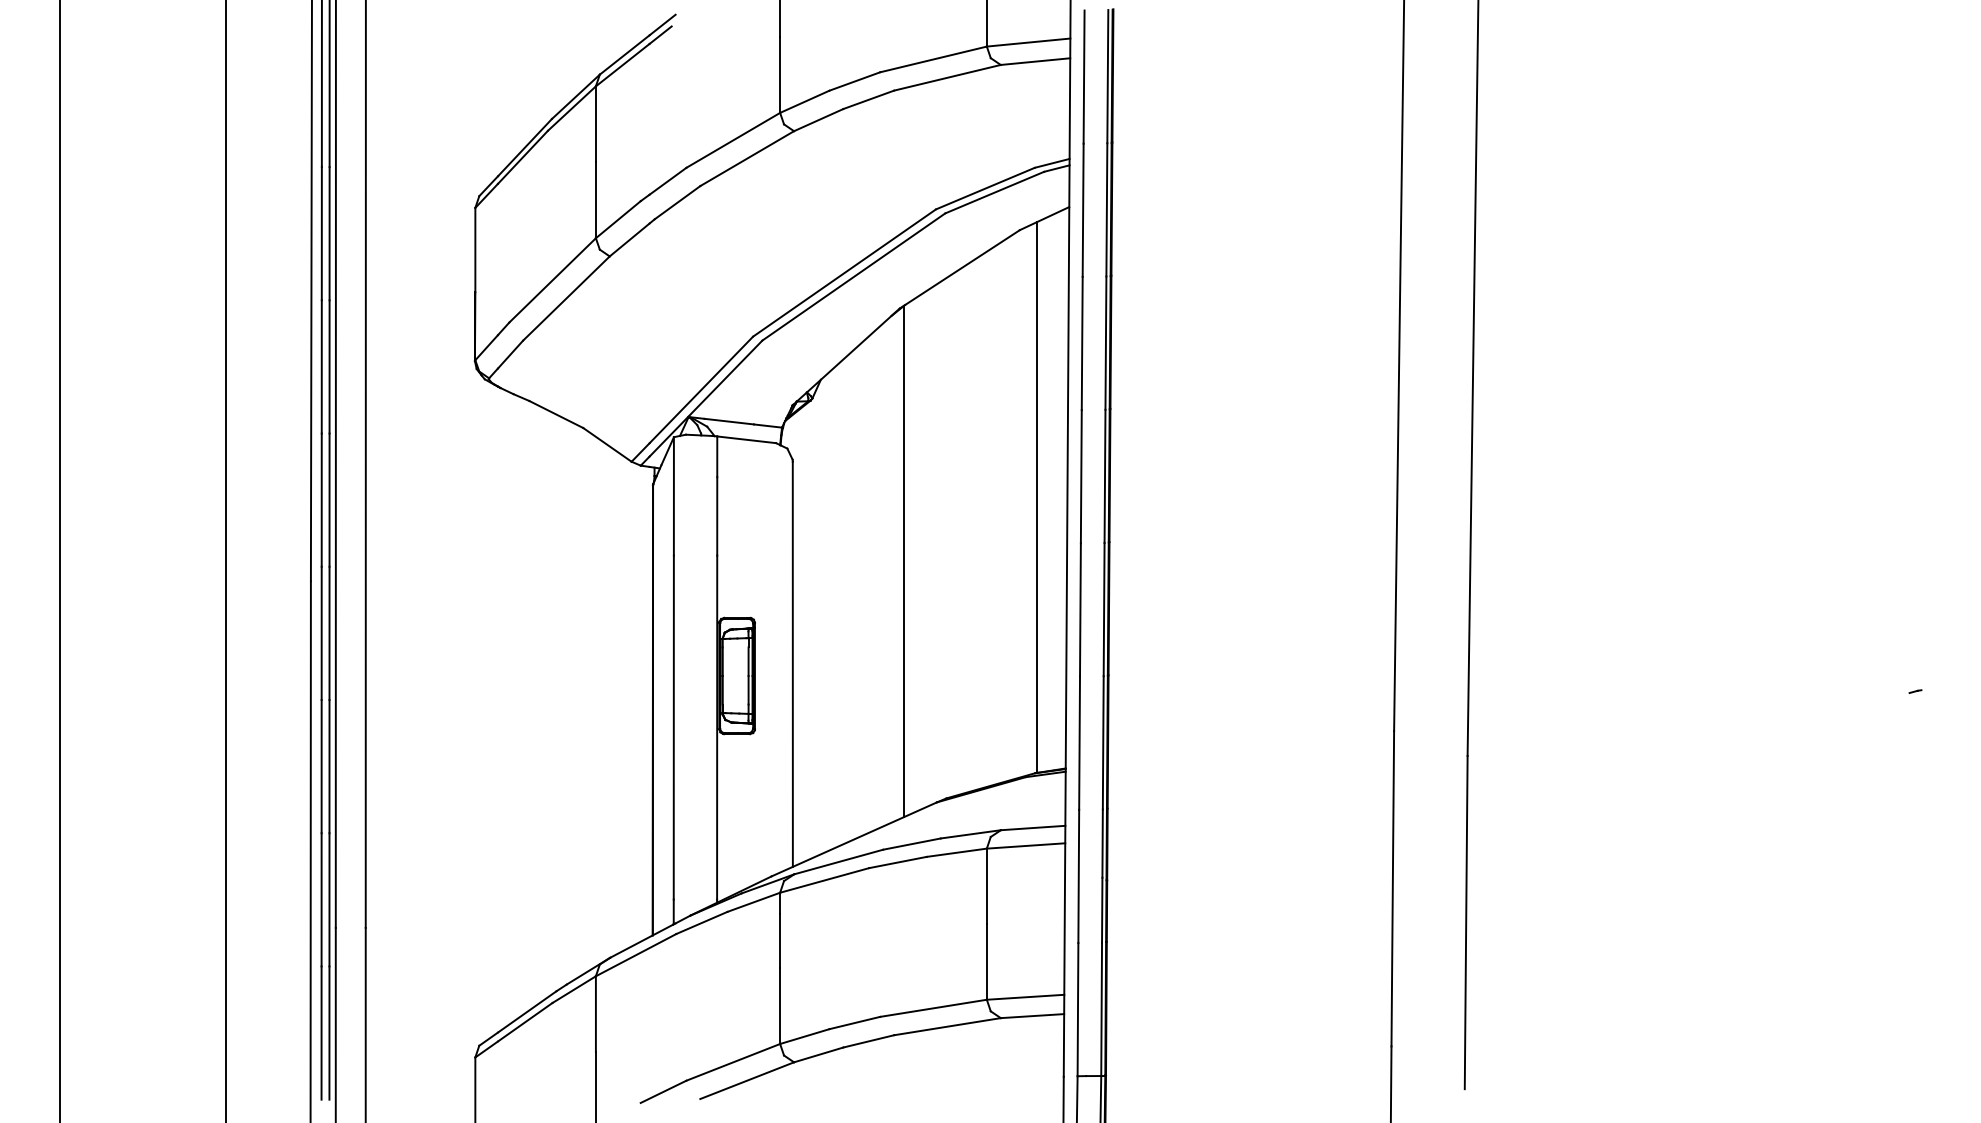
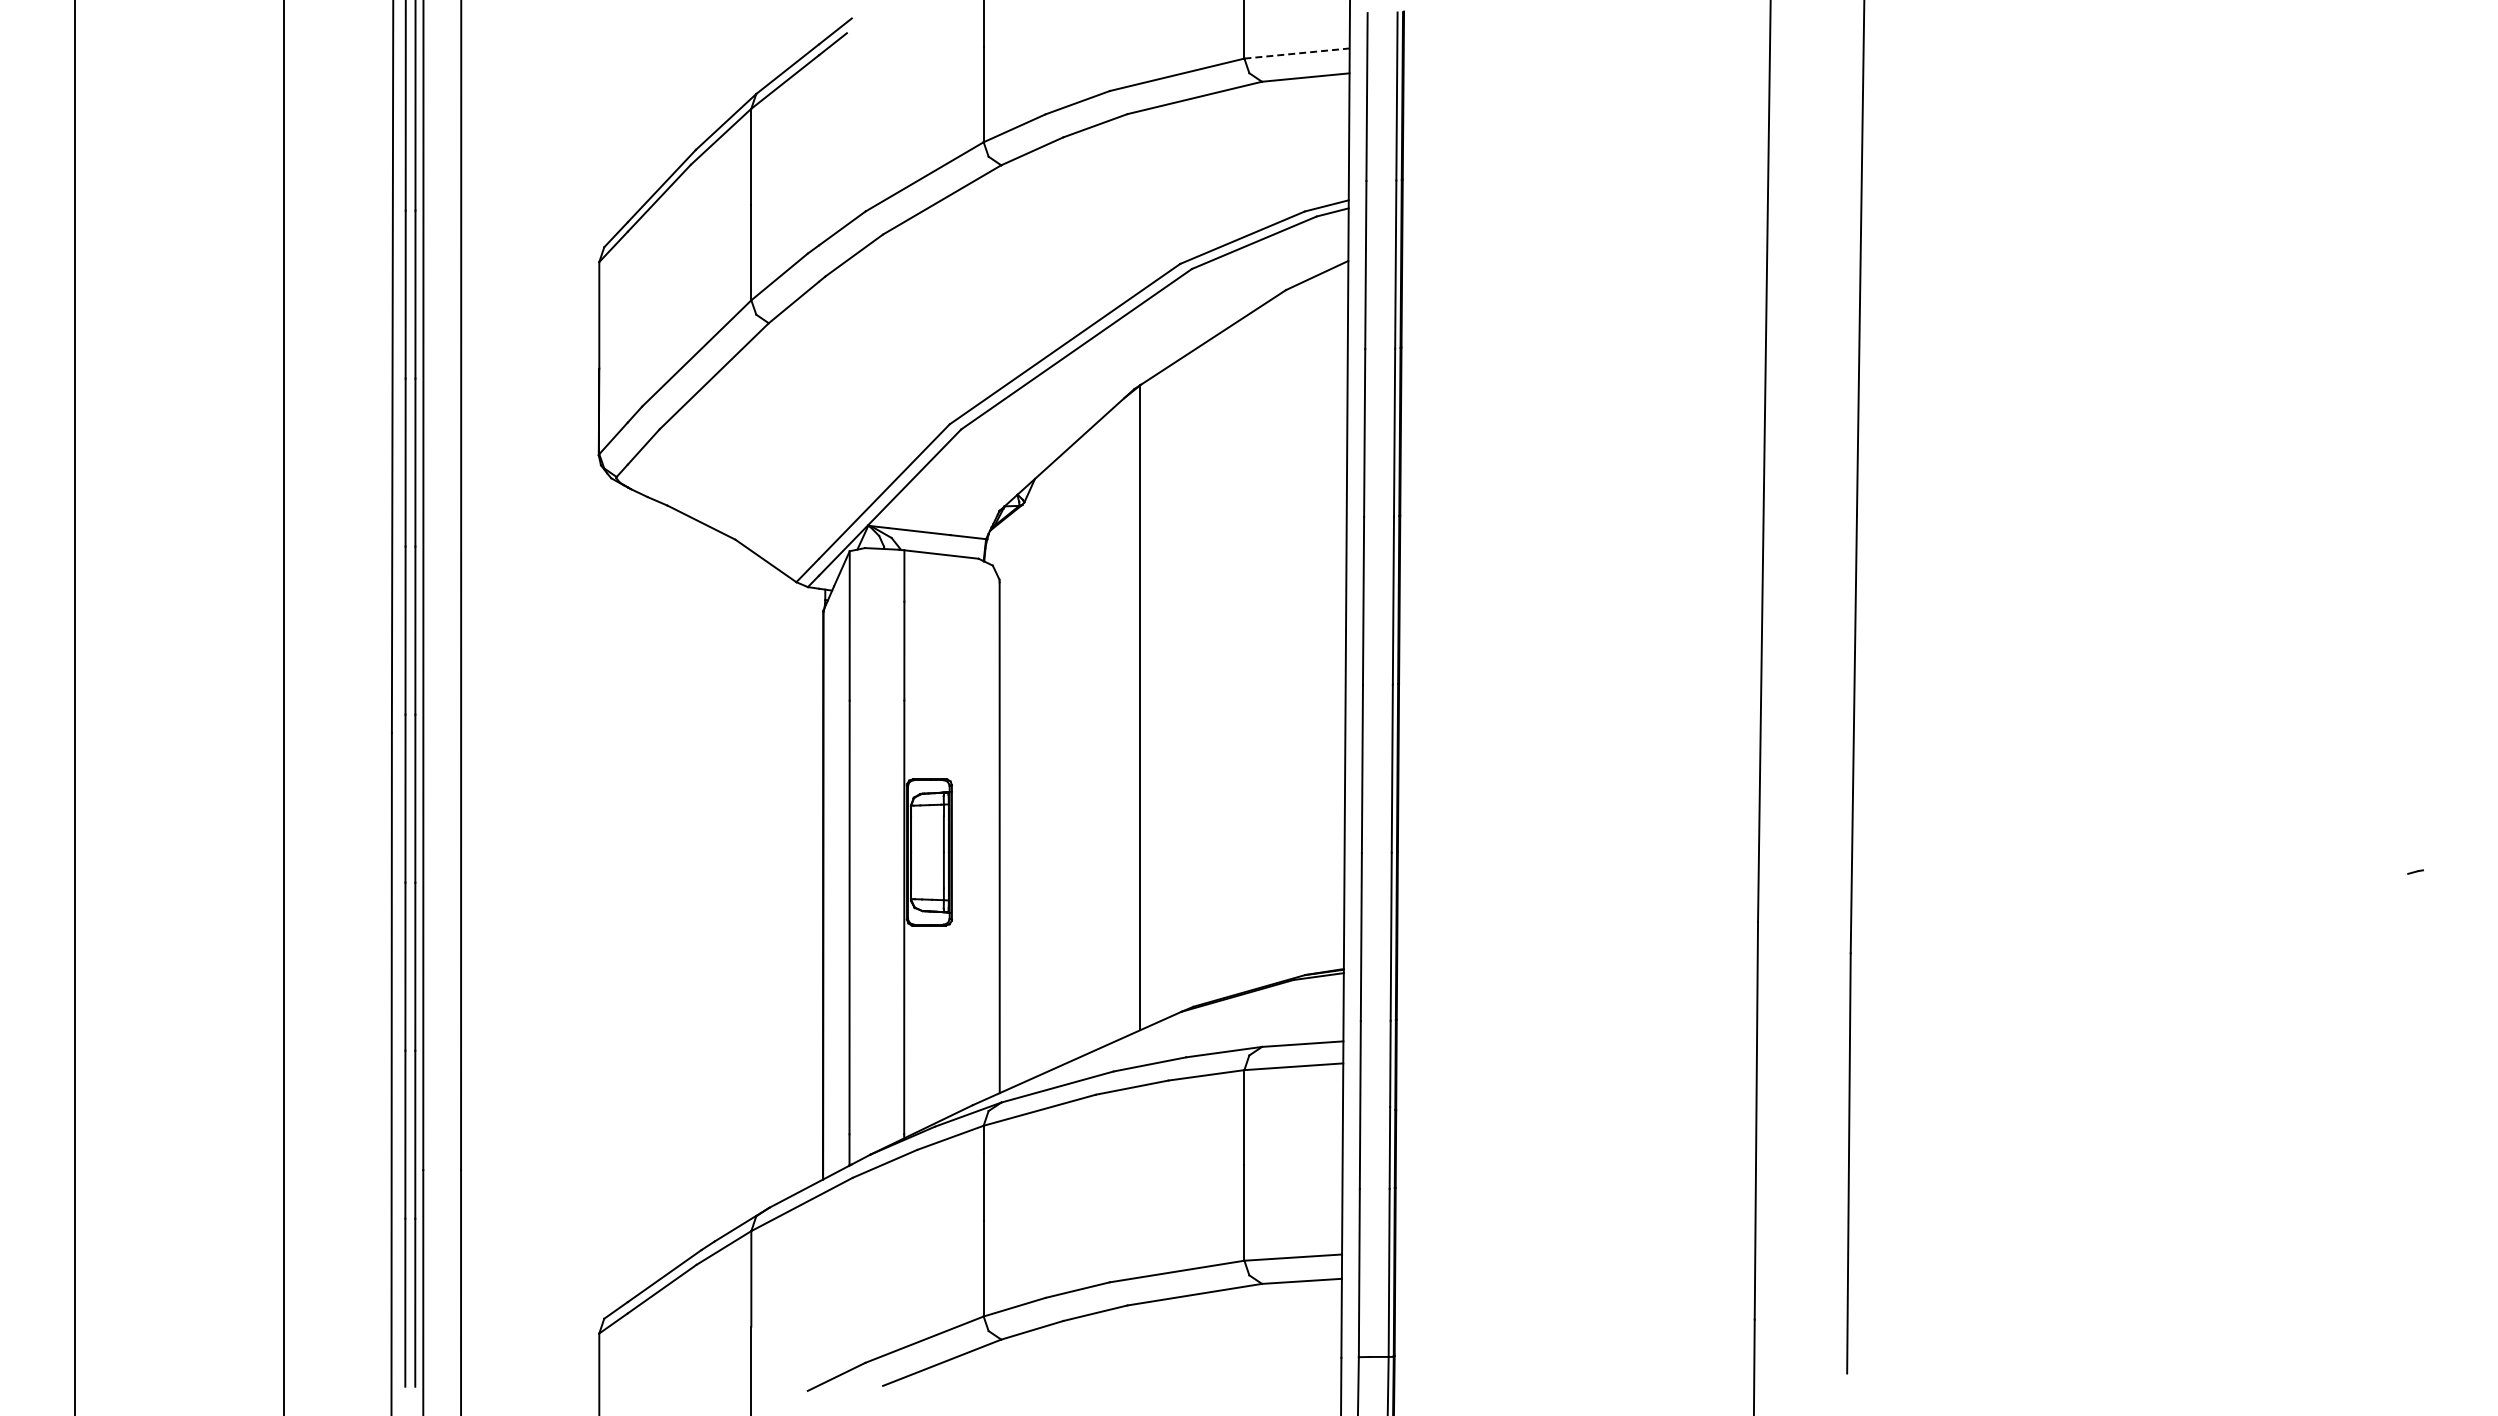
line: (1028, 42) -> (1297, 53), solid -> dashed
line: (1037, 496) -> (1308, 626), removed

